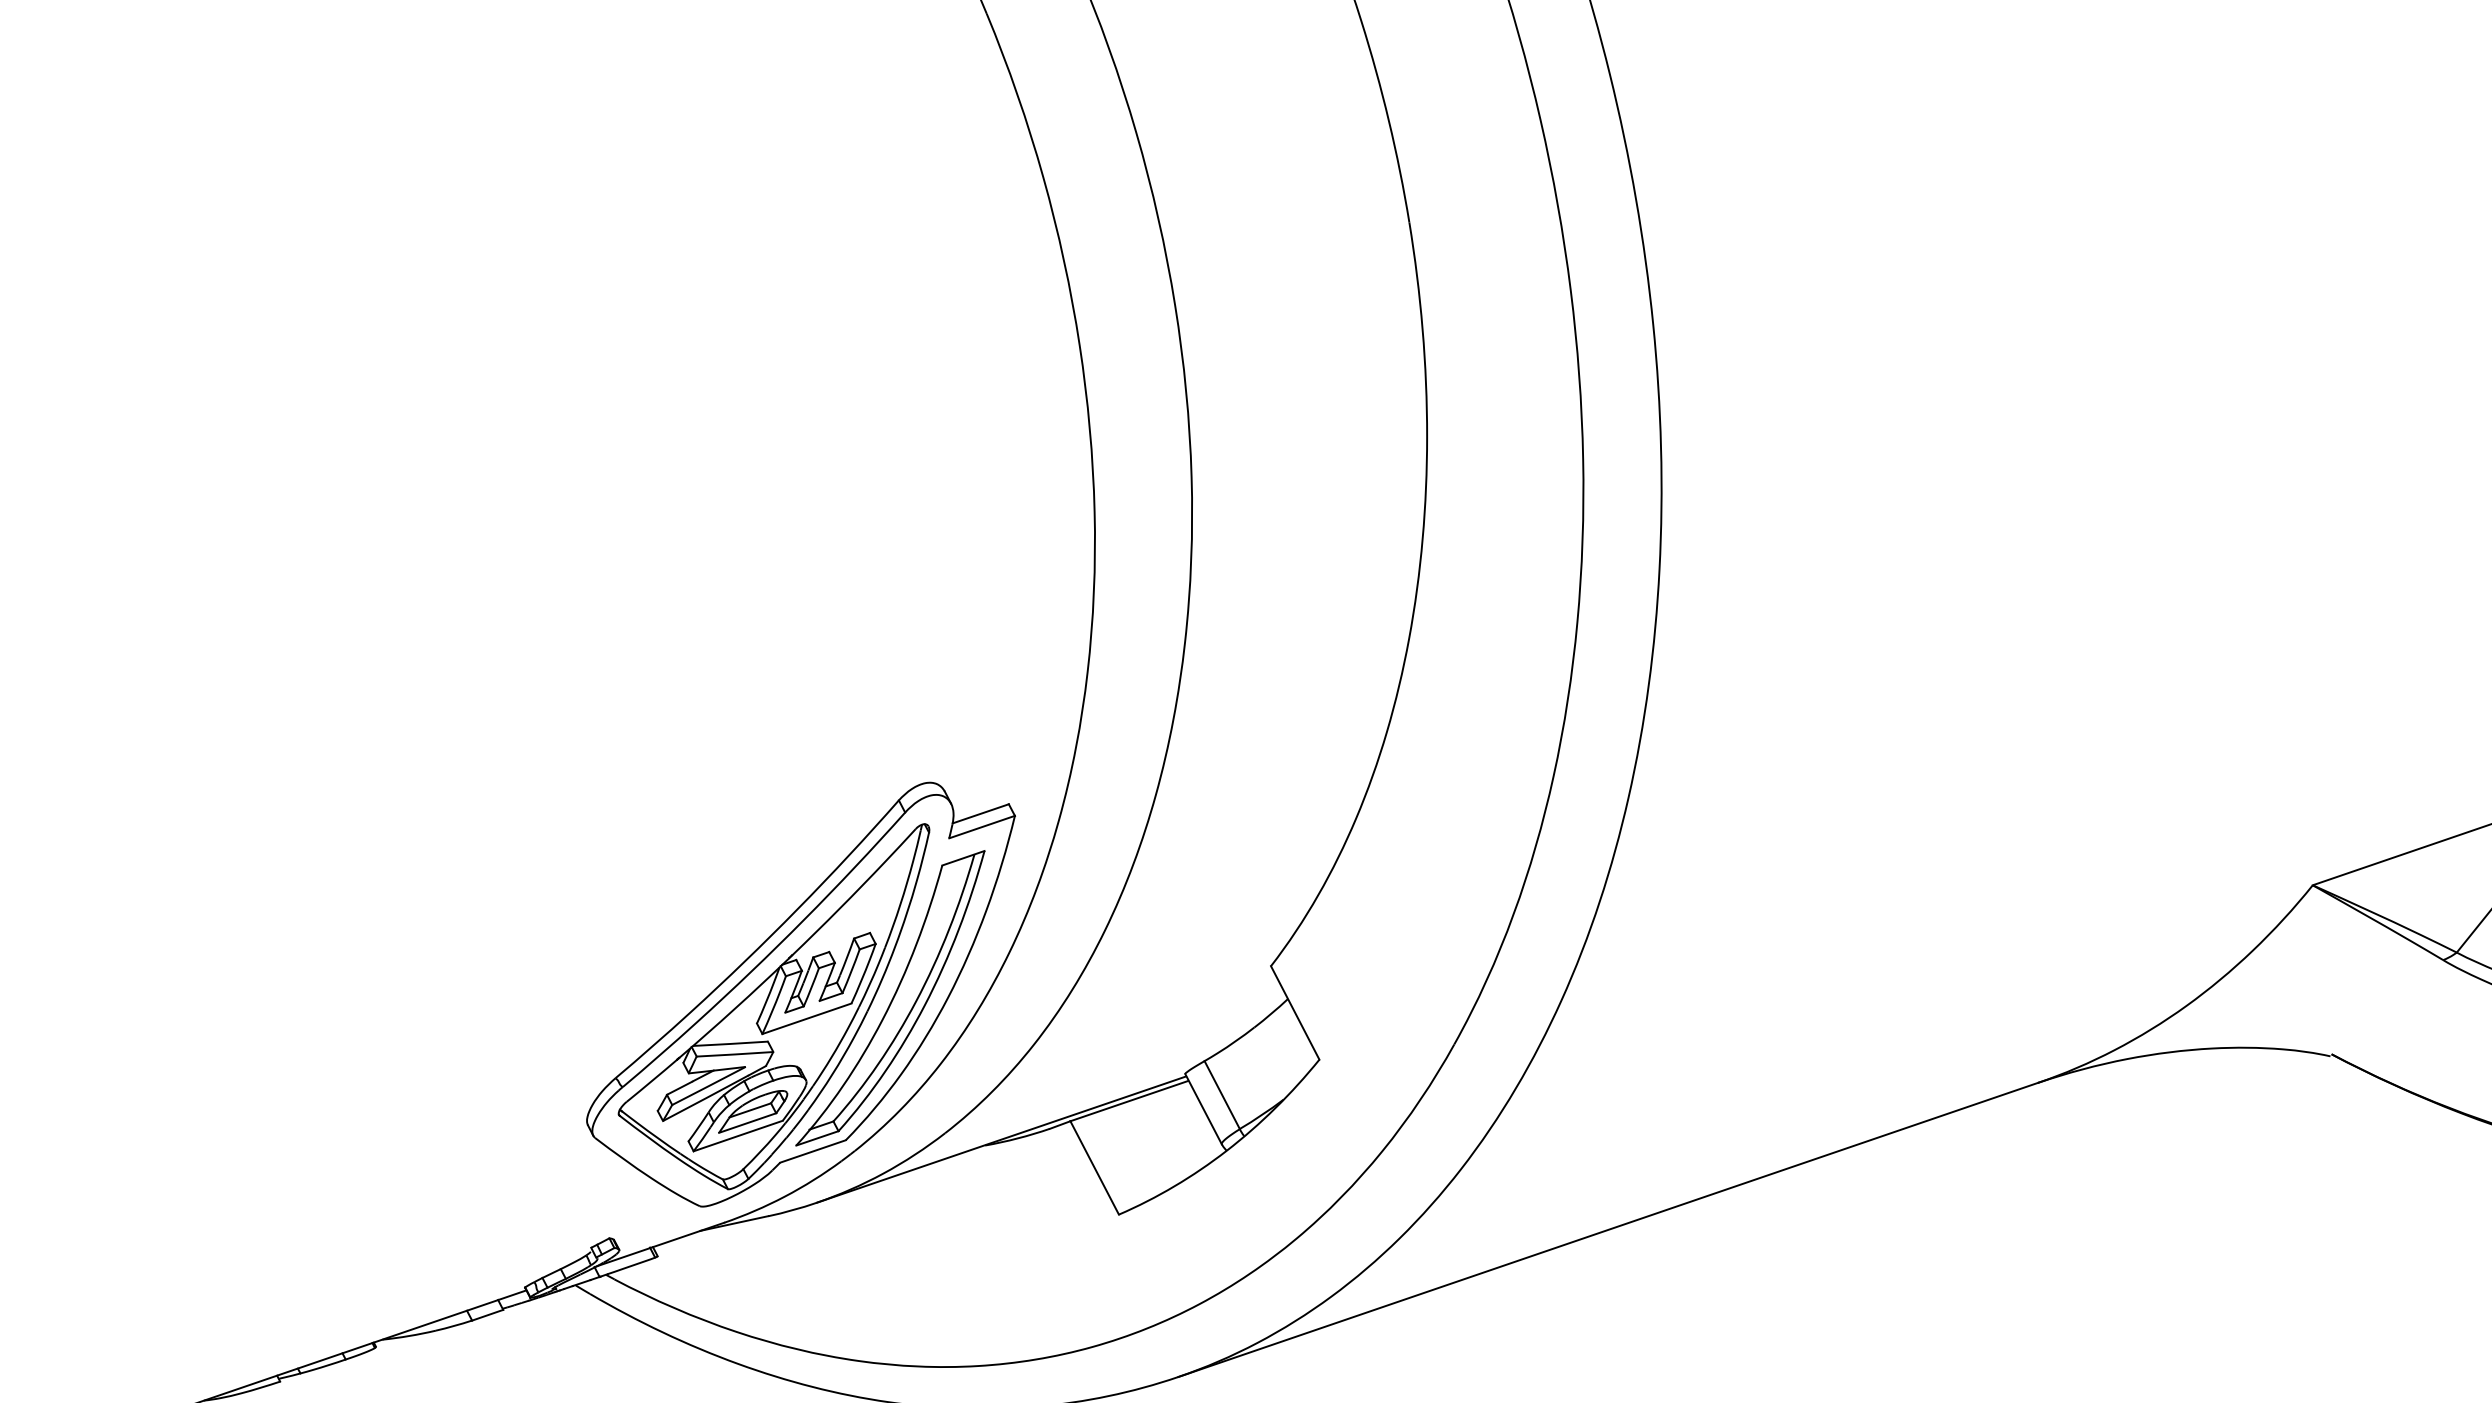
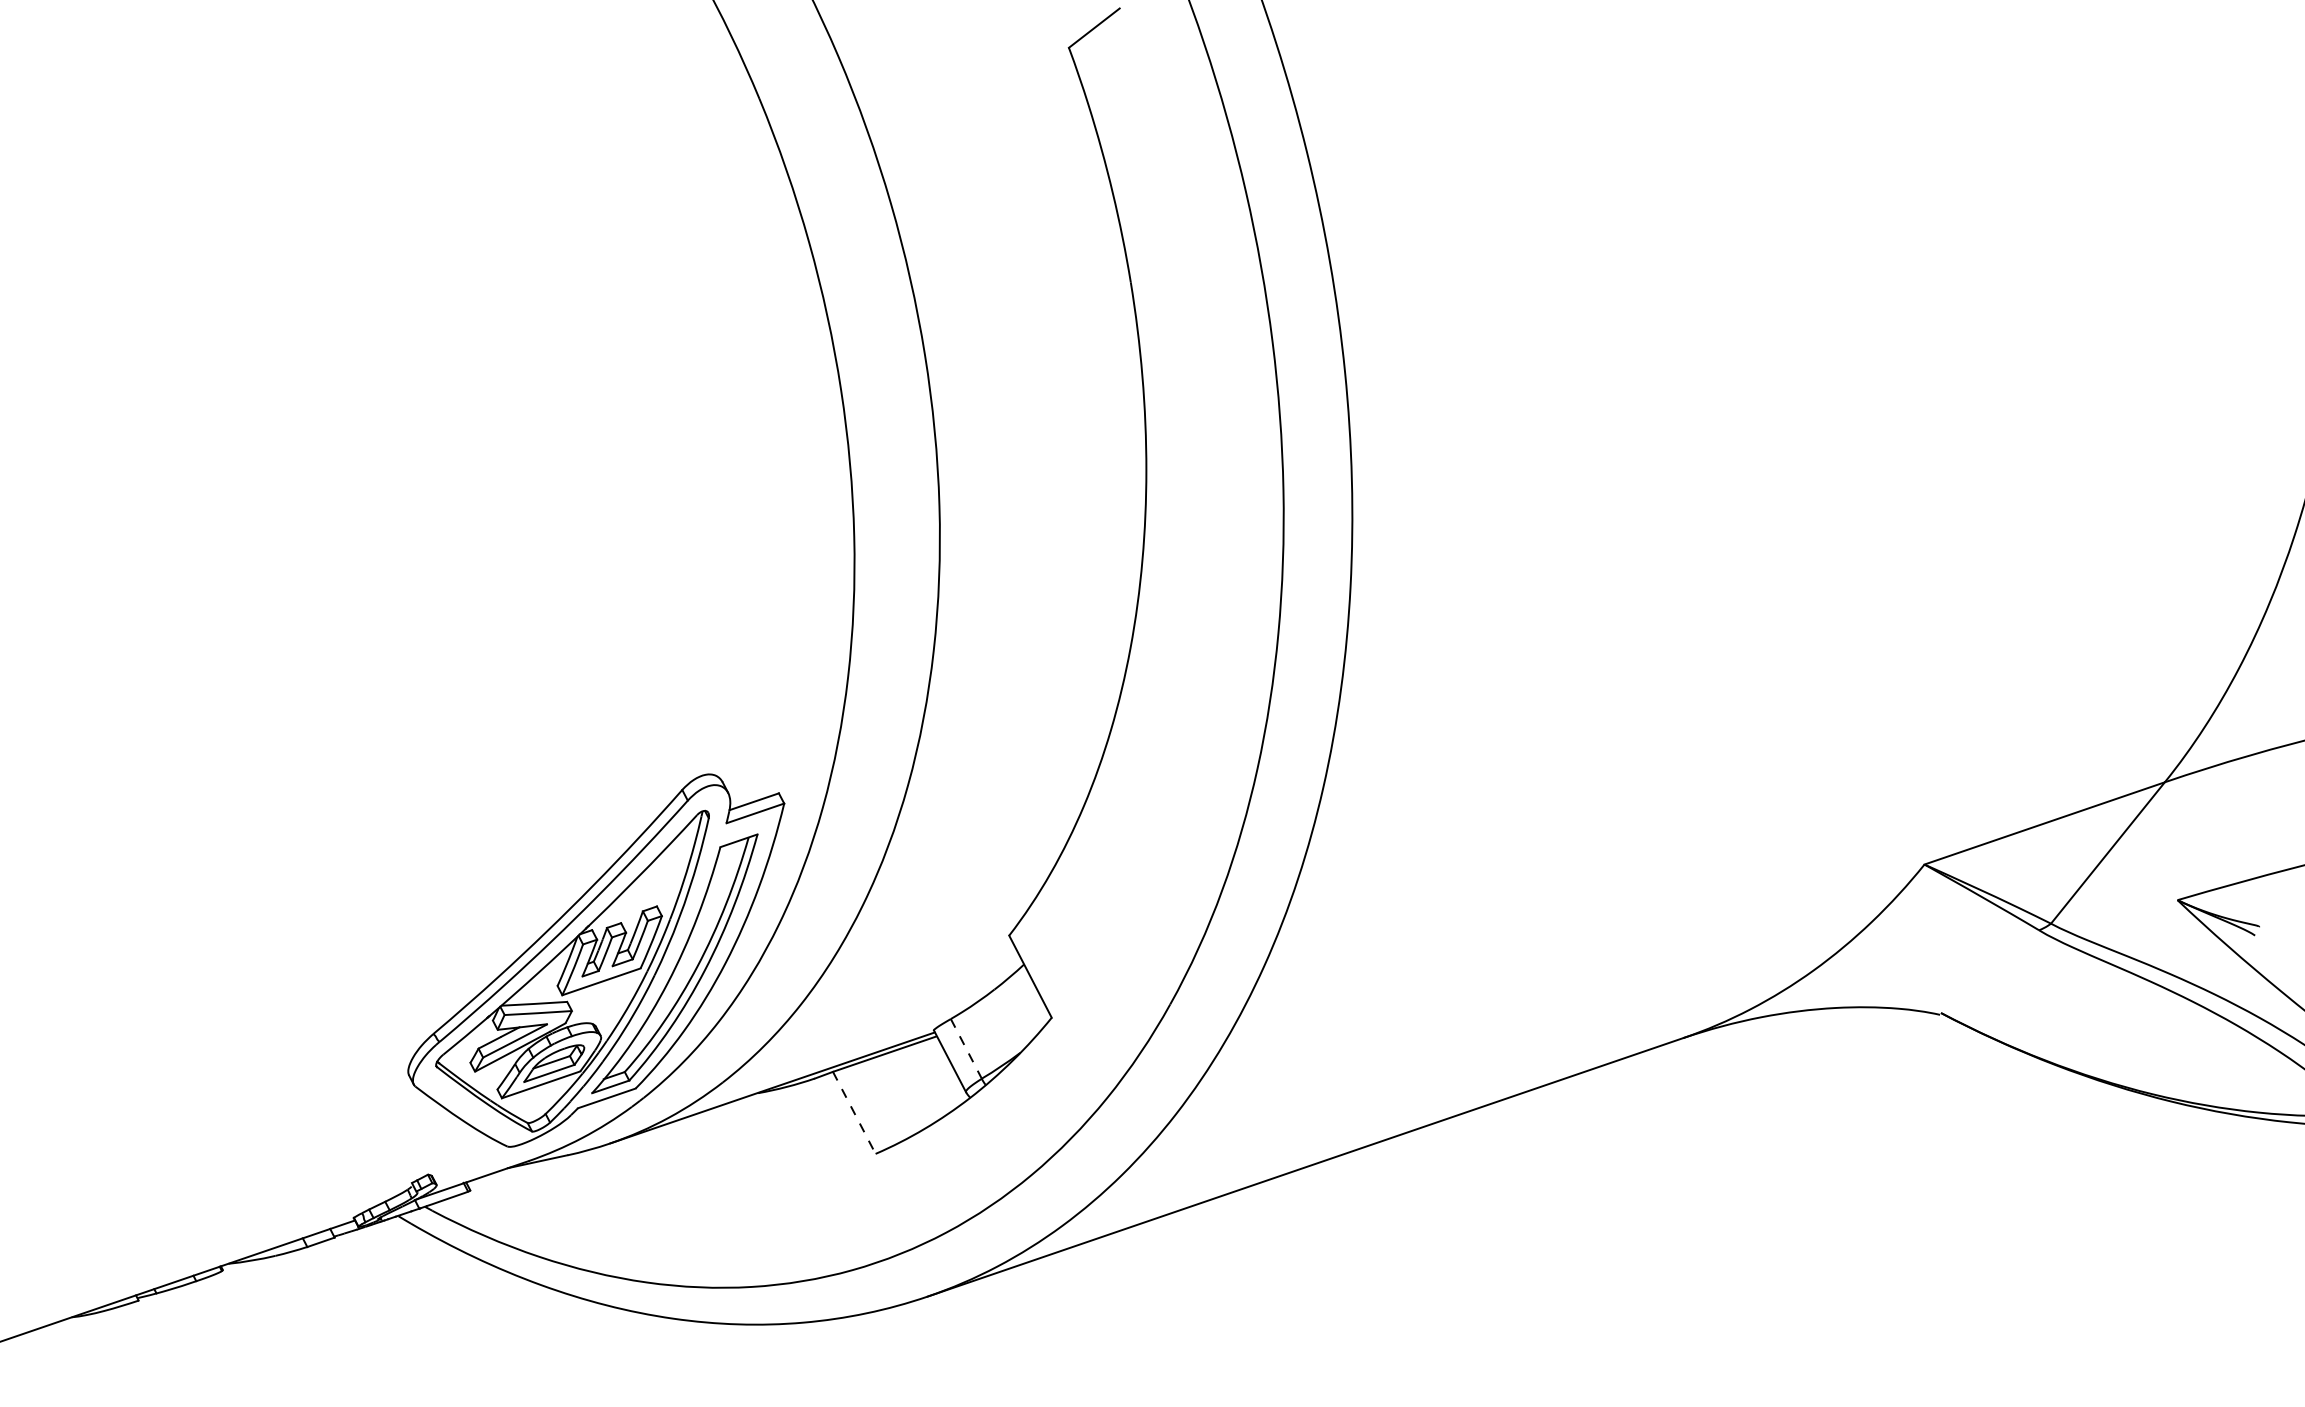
line: (1222, 1094) -> (966, 1048), solid -> dashed
line: (1094, 1168) -> (854, 1113), solid -> dashed

